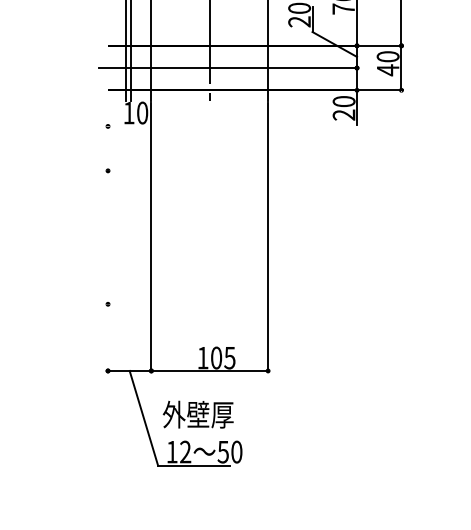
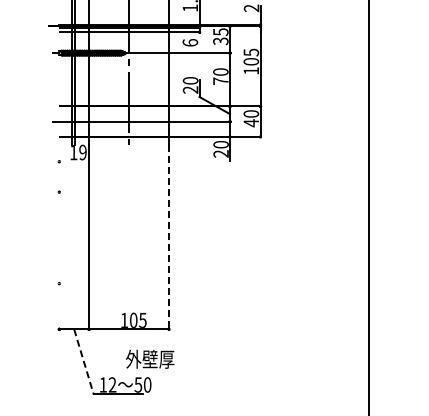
text: (141, 112) -> (82, 152), 10 -> 19
line: (268, 238) -> (169, 238), solid -> dashed
text: (198, 413) -> (150, 358), moved
line: (143, 417) -> (83, 361), solid -> dashed

